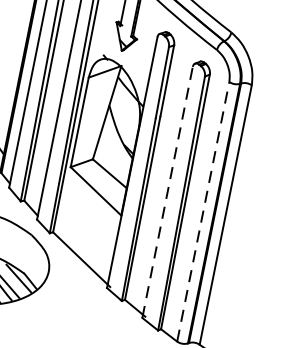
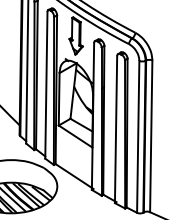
line: (168, 192) -> (116, 129), dashed -> solid
line: (203, 211) -> (138, 136), dashed -> solid

